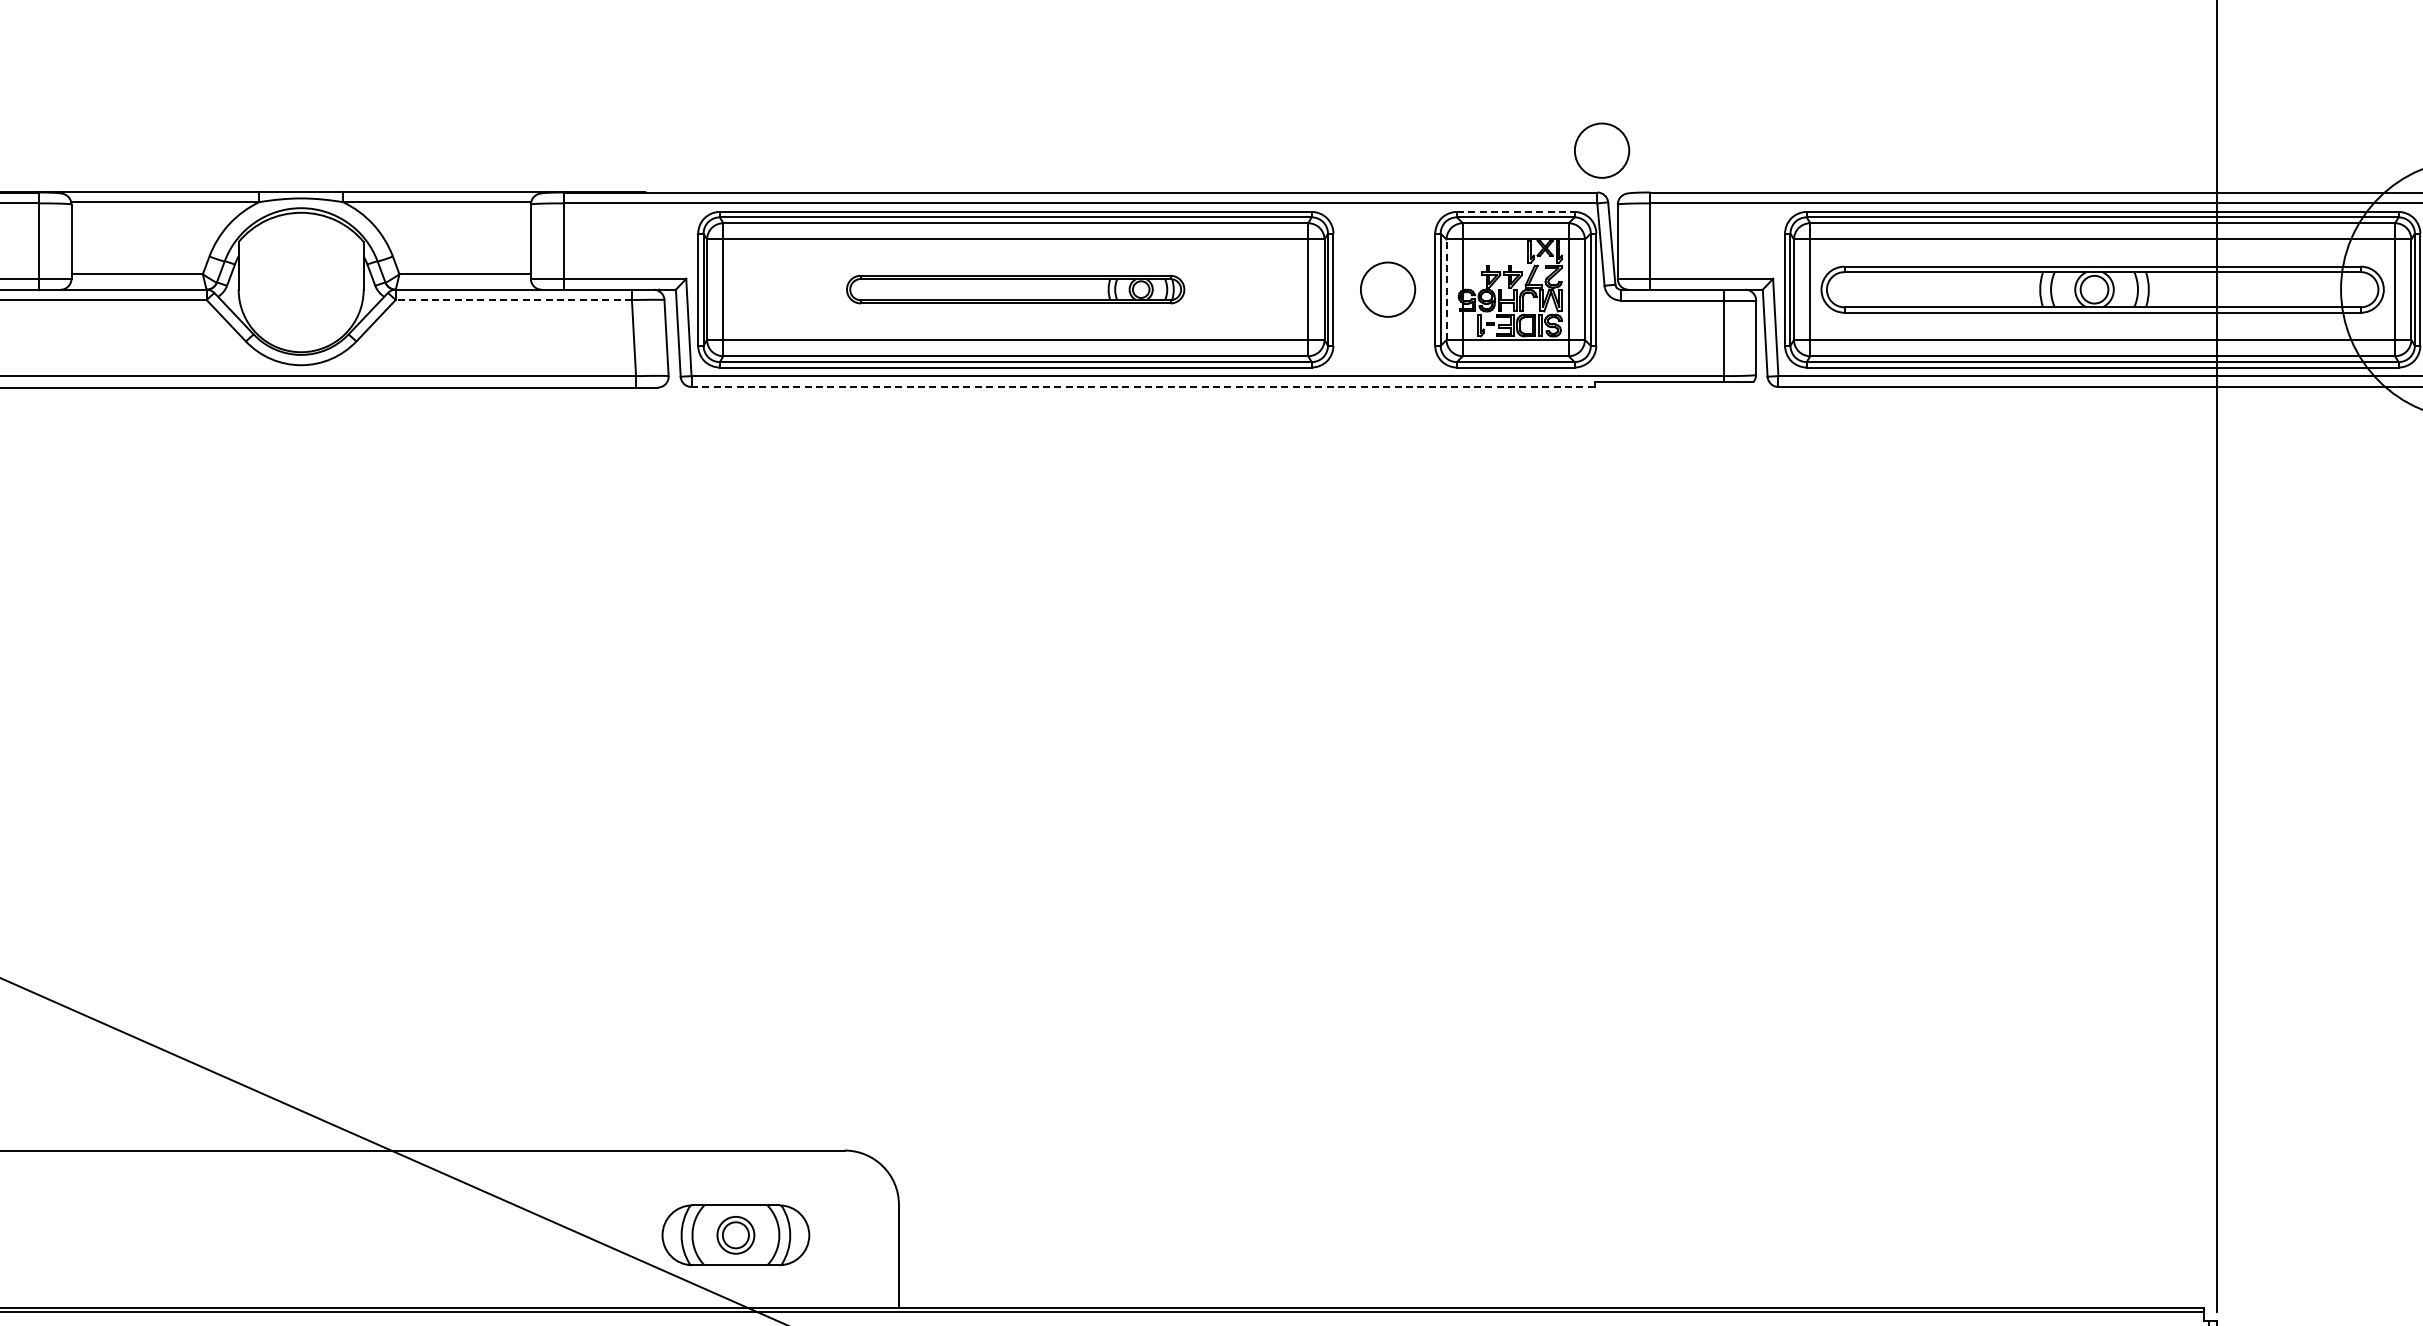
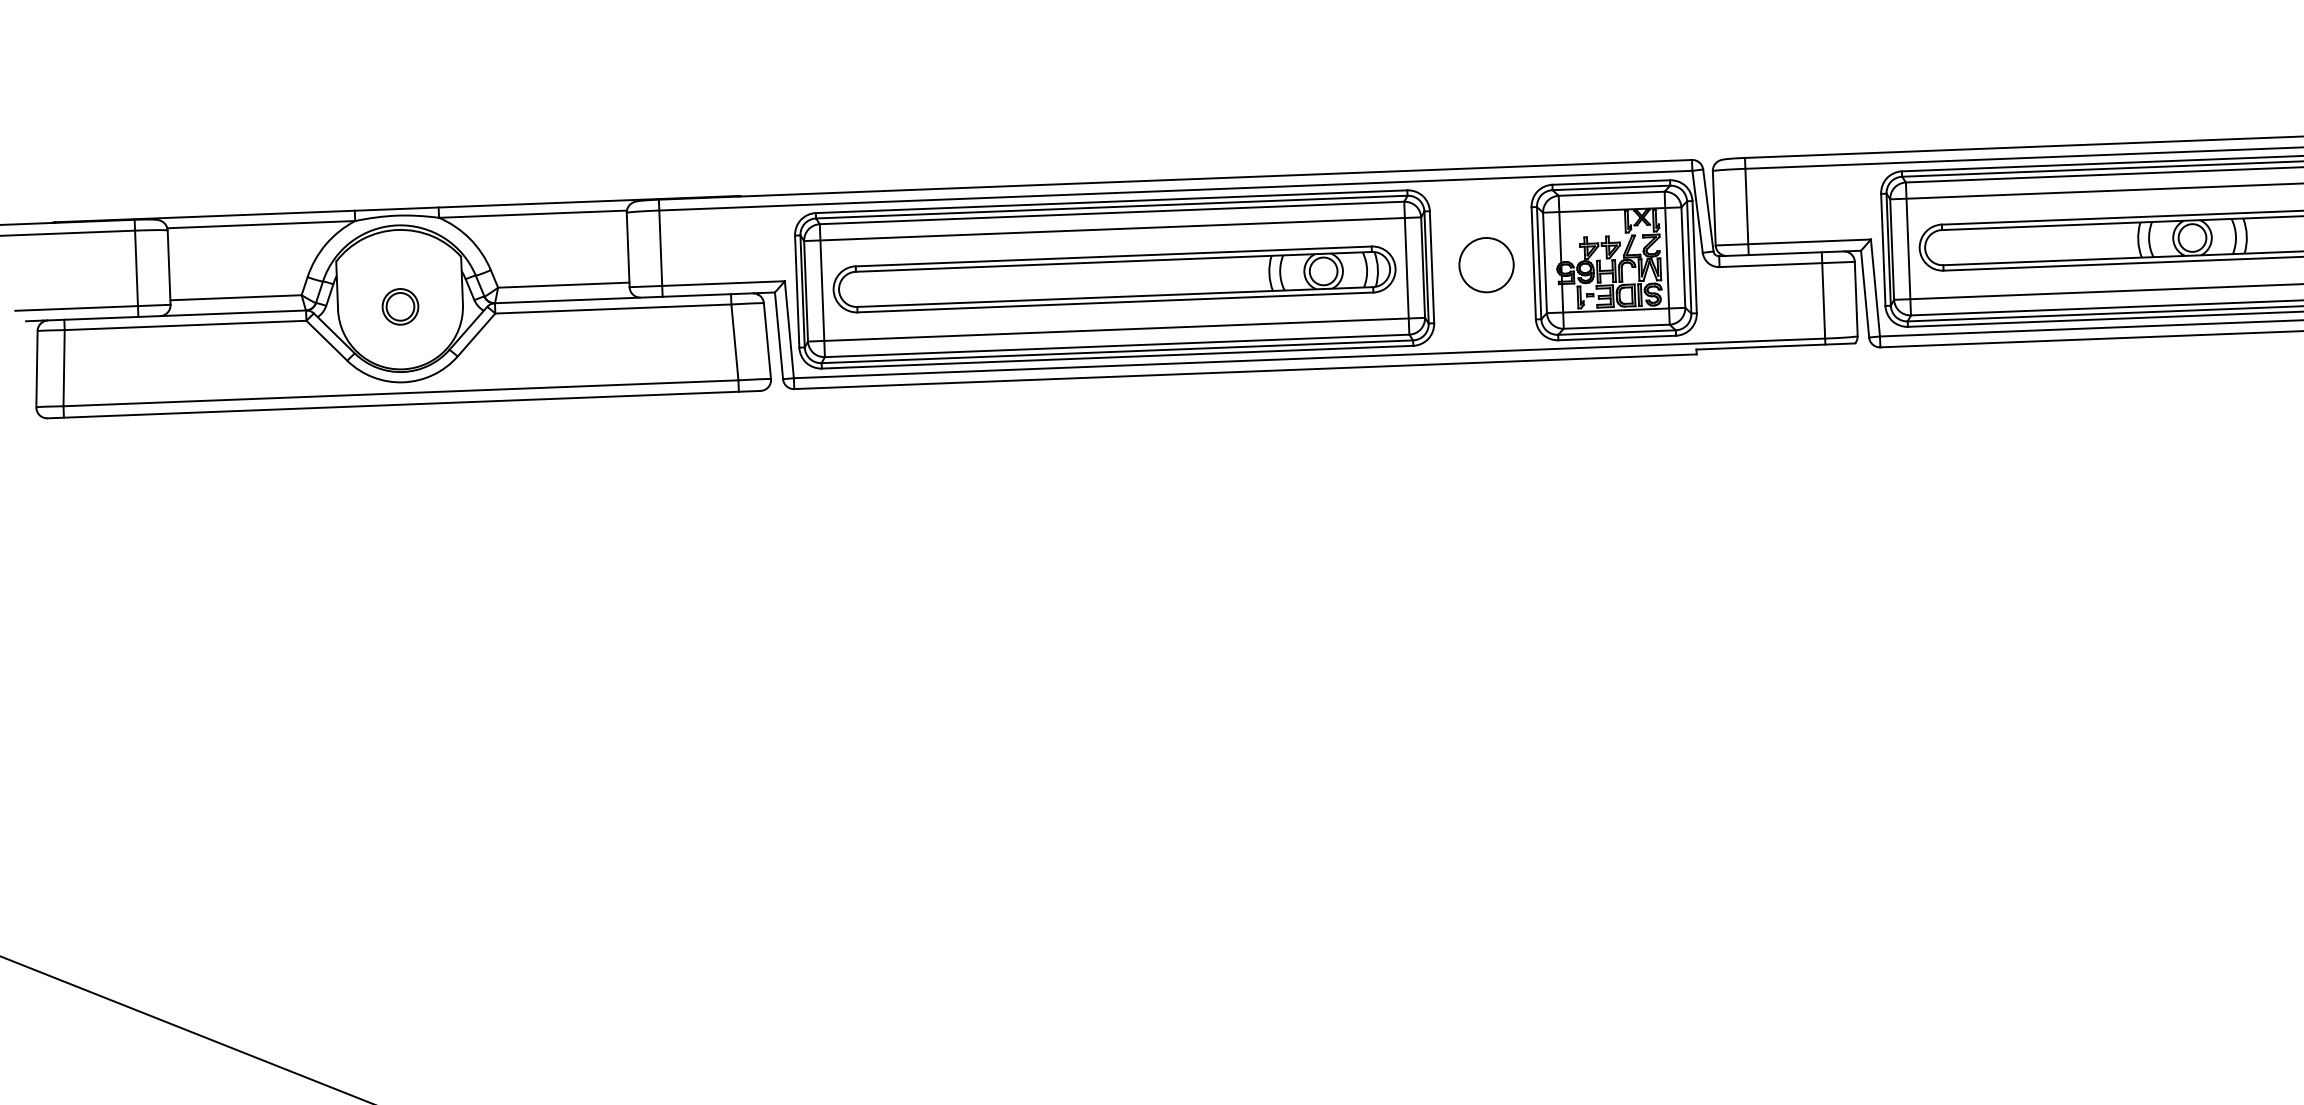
circle: (1602, 150) -> (1695, 117), removed
line: (1515, 211) -> (1610, 182), dashed -> solid
part: (300, 289) -> (399, 306), added
part: (1015, 289) -> (1114, 279), size x1.67
line: (1446, 289) -> (1544, 262), dashed -> solid
line: (513, 300) -> (613, 309), dashed -> solid
line: (1143, 386) -> (1245, 371), dashed -> solid

